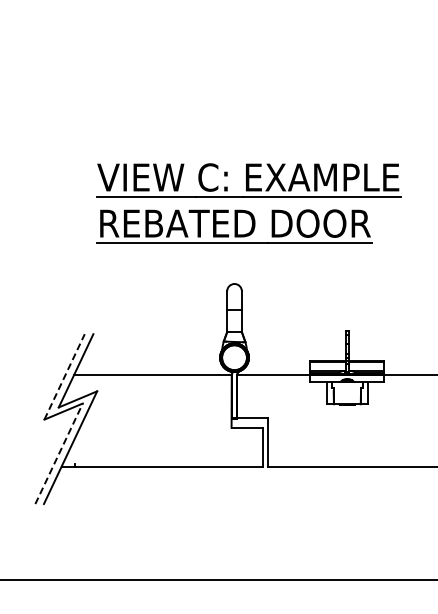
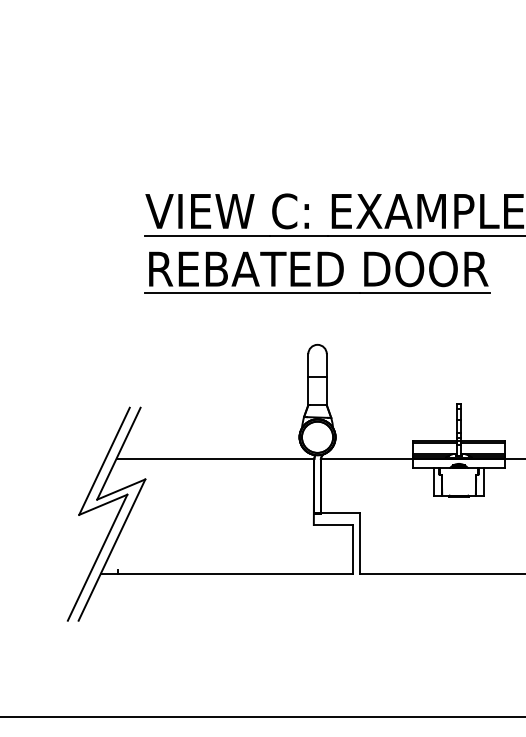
line: (64, 376) -> (104, 460), dashed -> solid
line: (59, 453) -> (98, 557), dashed -> solid

